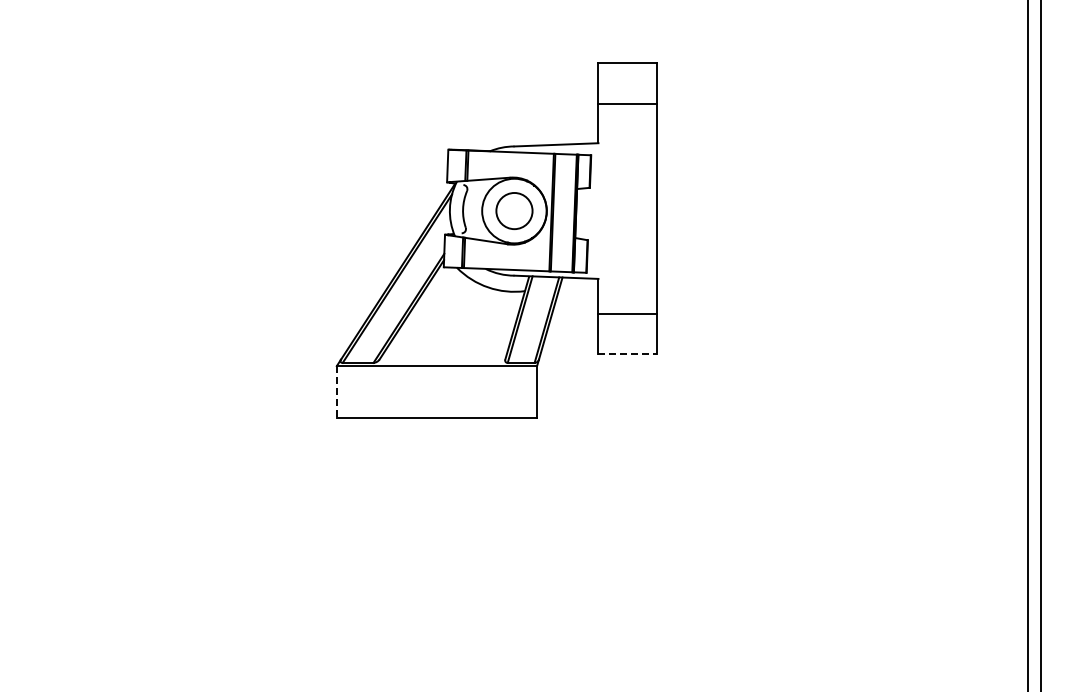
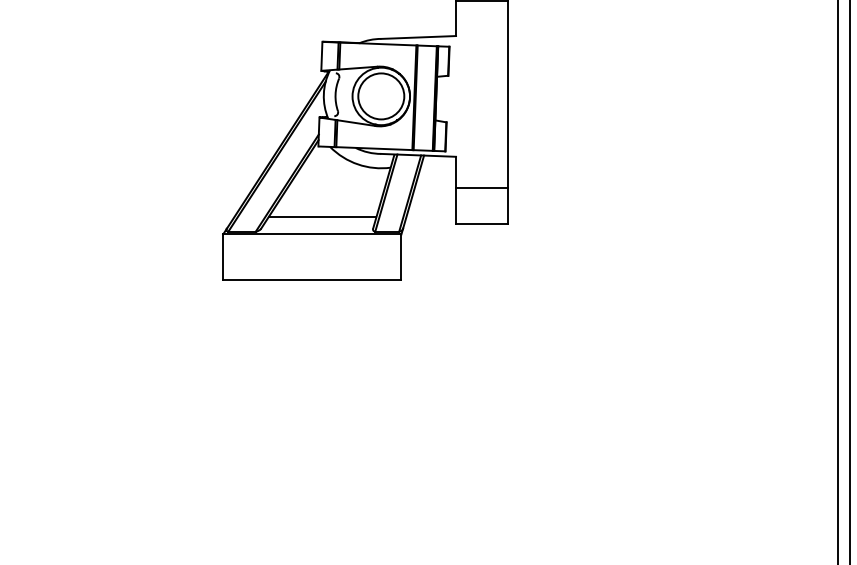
circle: (514, 210) -> (381, 95), size x1.43
line: (448, 346) -> (322, 216), added
line: (628, 354) -> (482, 224), dashed -> solid
line: (336, 391) -> (222, 257), dashed -> solid

